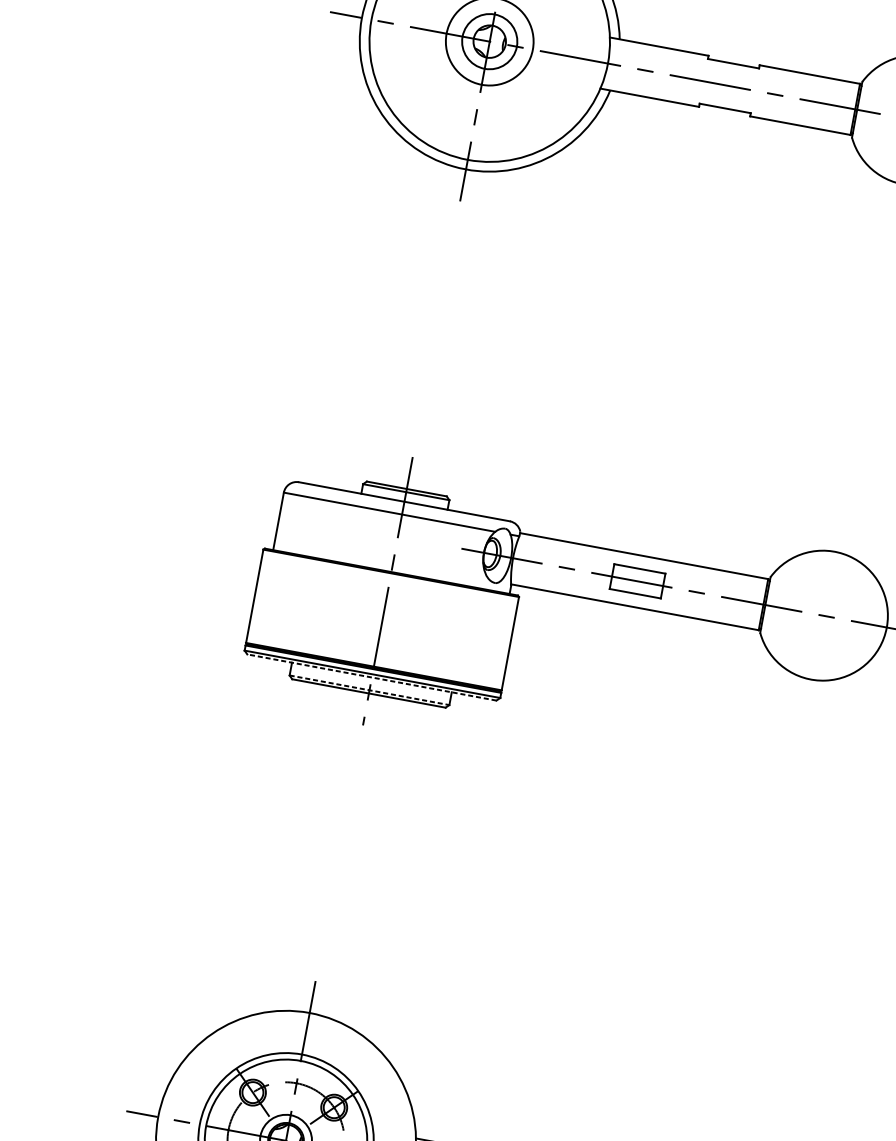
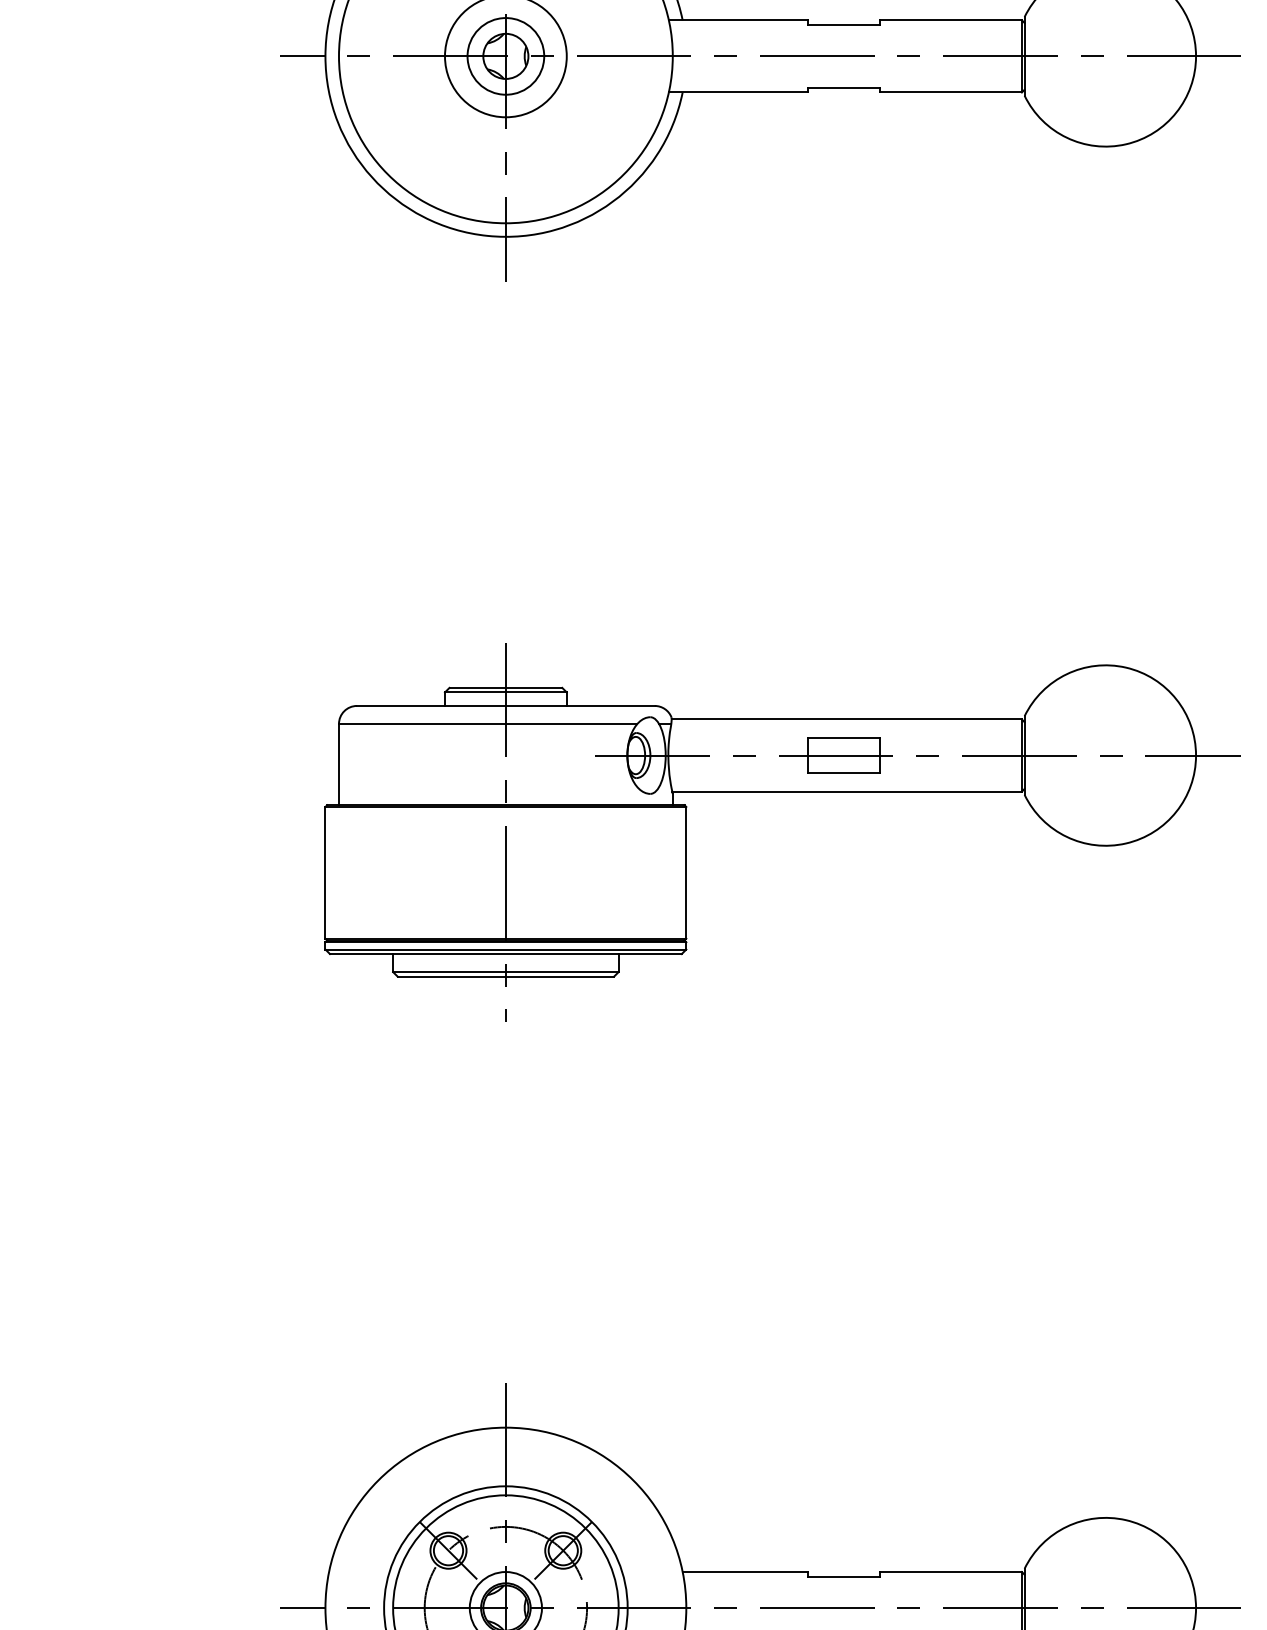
line: (371, 677) -> (505, 954), dashed -> solid
line: (369, 690) -> (505, 972), dashed -> solid

